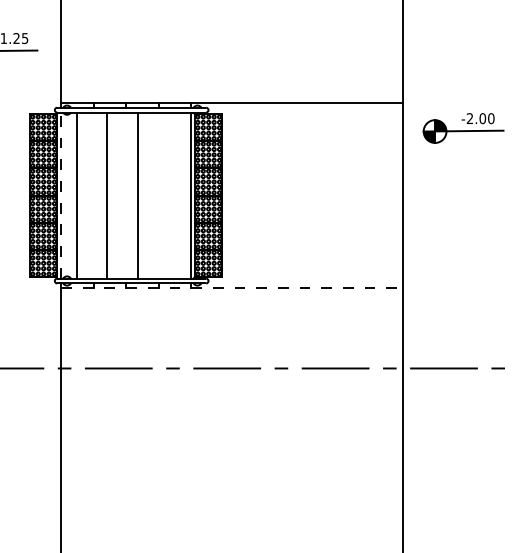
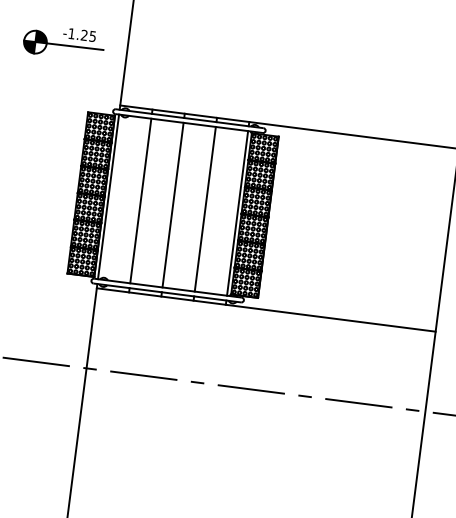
line: (61, 195) -> (108, 196), dashed -> solid
line: (76, 195) -> (140, 200), moved
line: (107, 195) -> (173, 205), moved
line: (137, 195) -> (205, 209), moved
line: (231, 287) -> (265, 309), dashed -> solid

